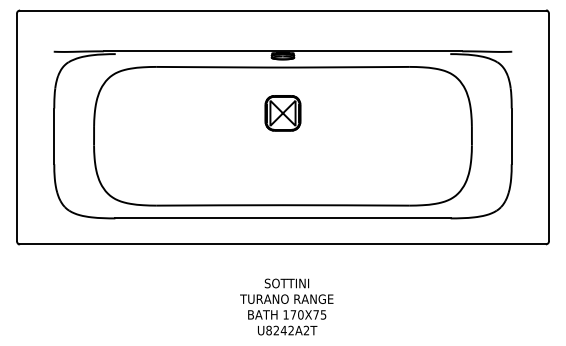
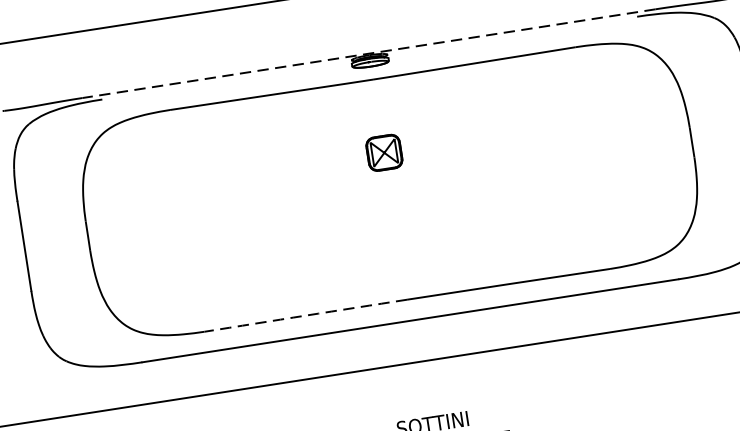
line: (282, 51) -> (368, 54), solid -> dashed
part: (282, 113) -> (383, 153), size x0.6
arc: (219, 205) -> (305, 315), solid -> dashed

